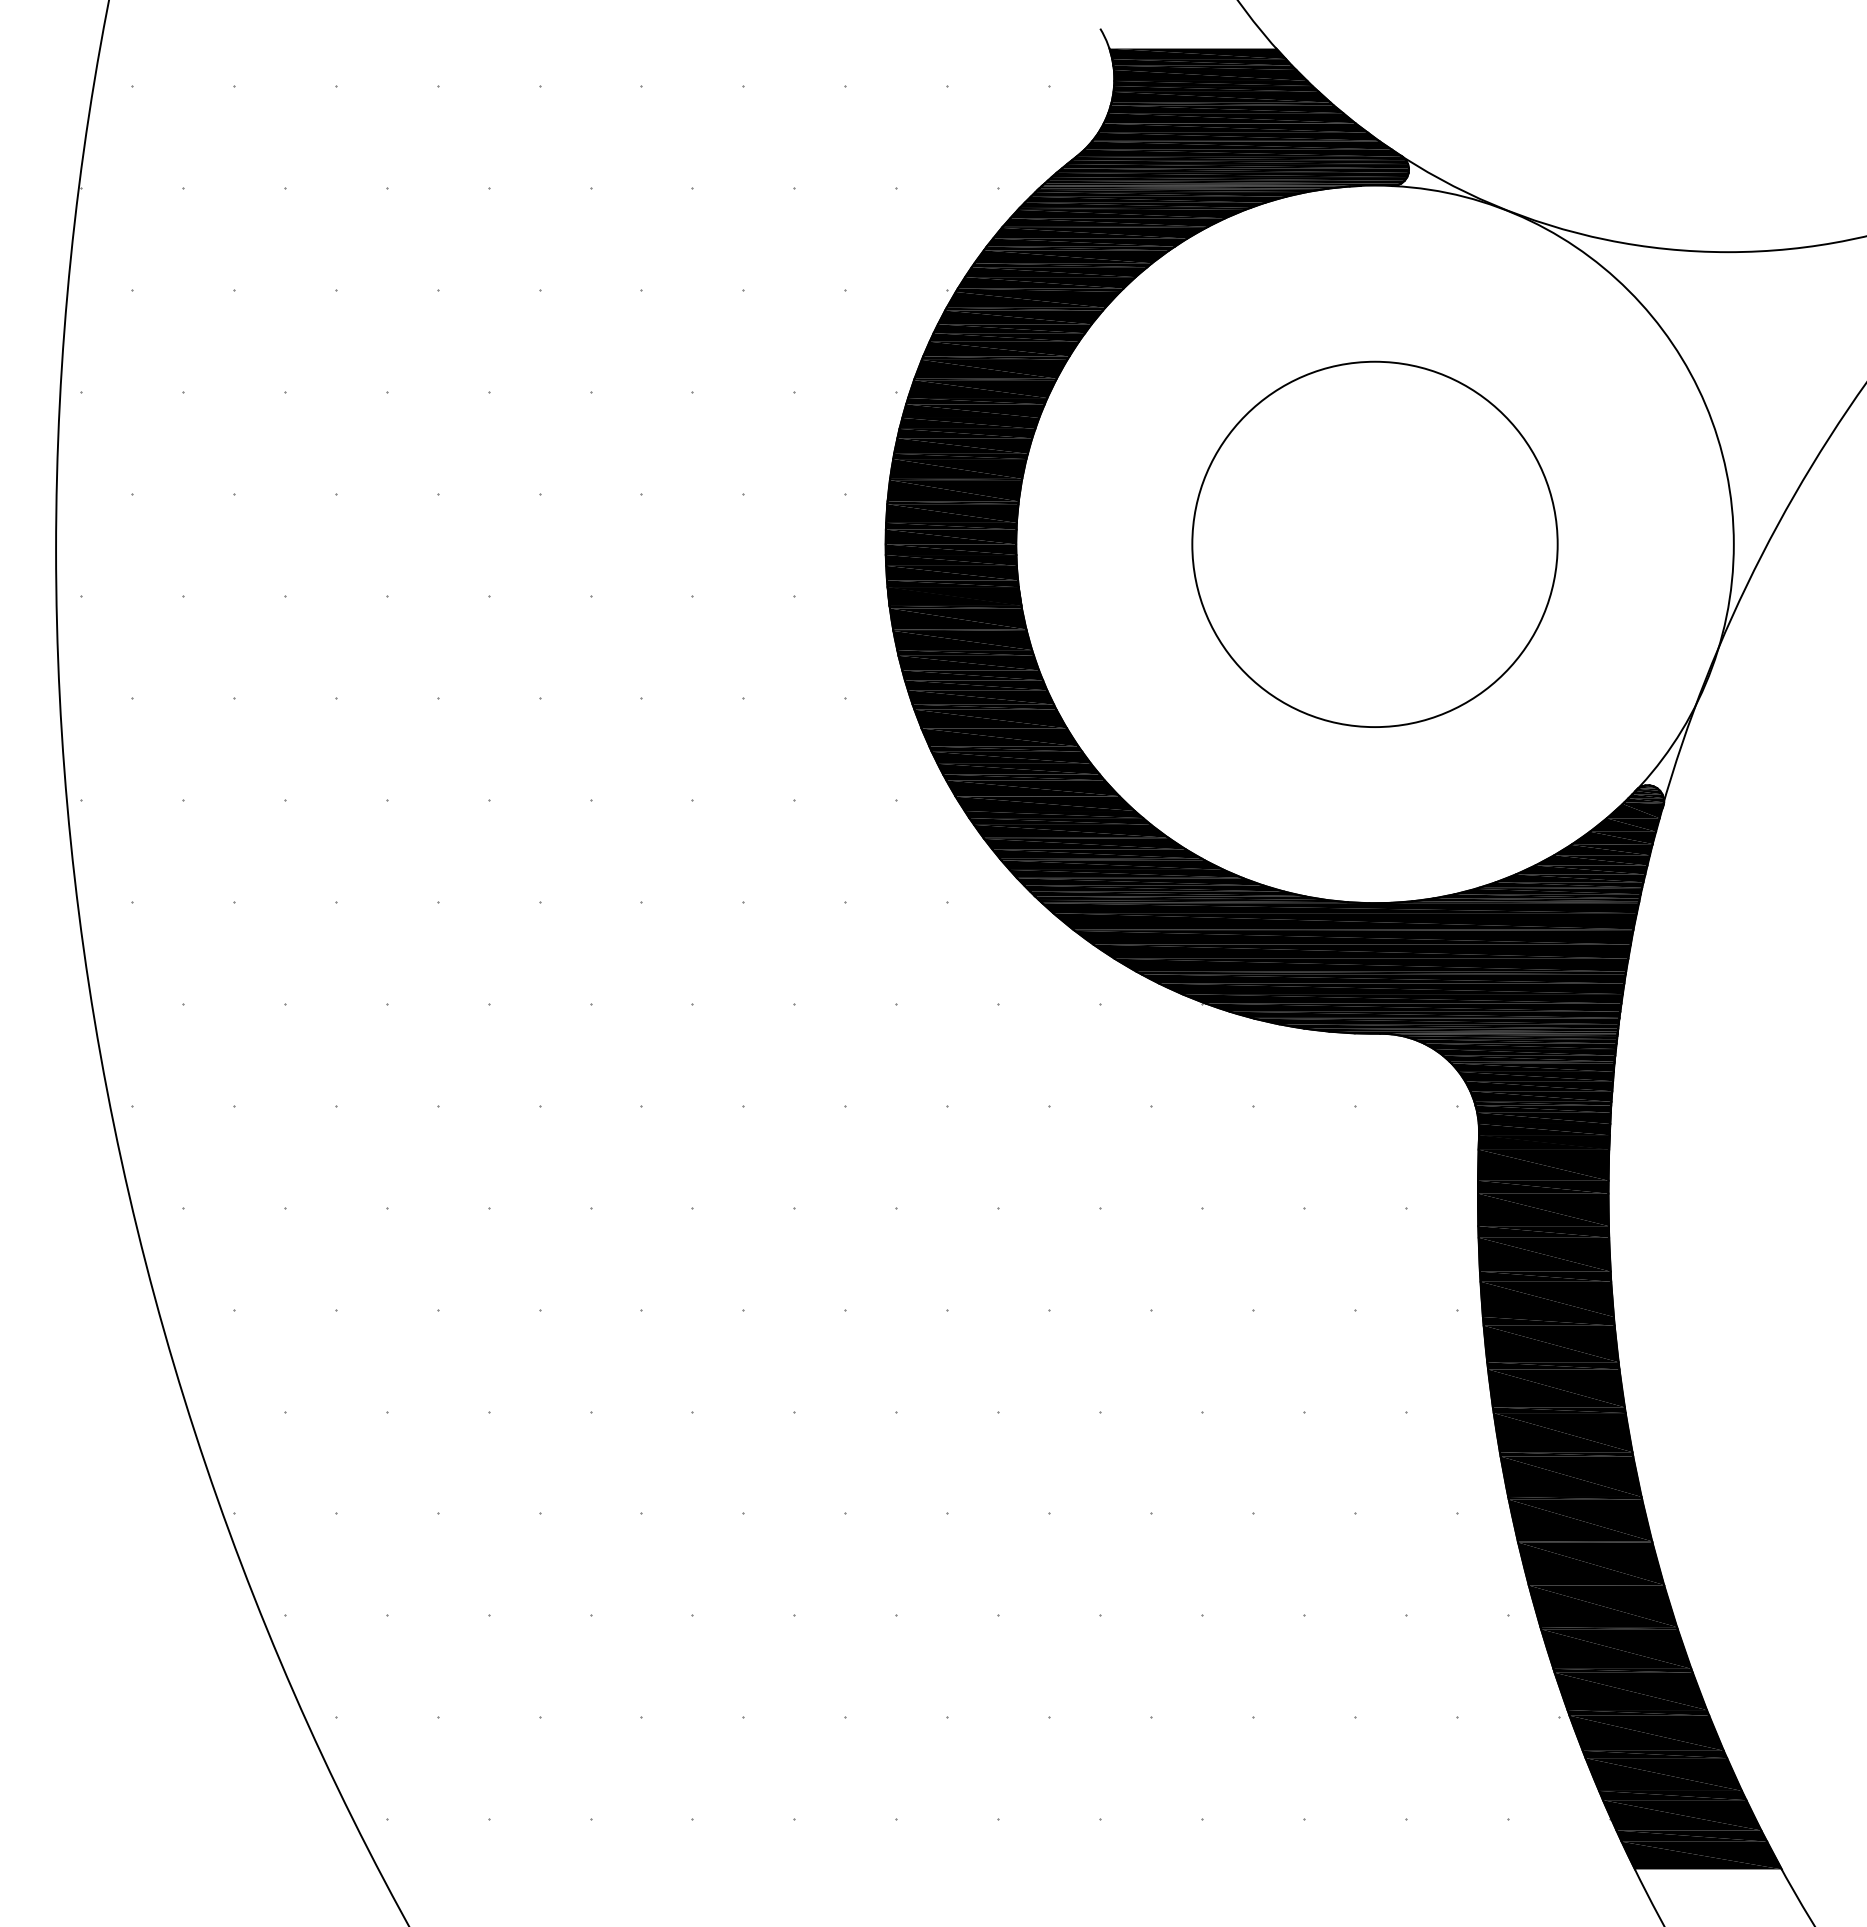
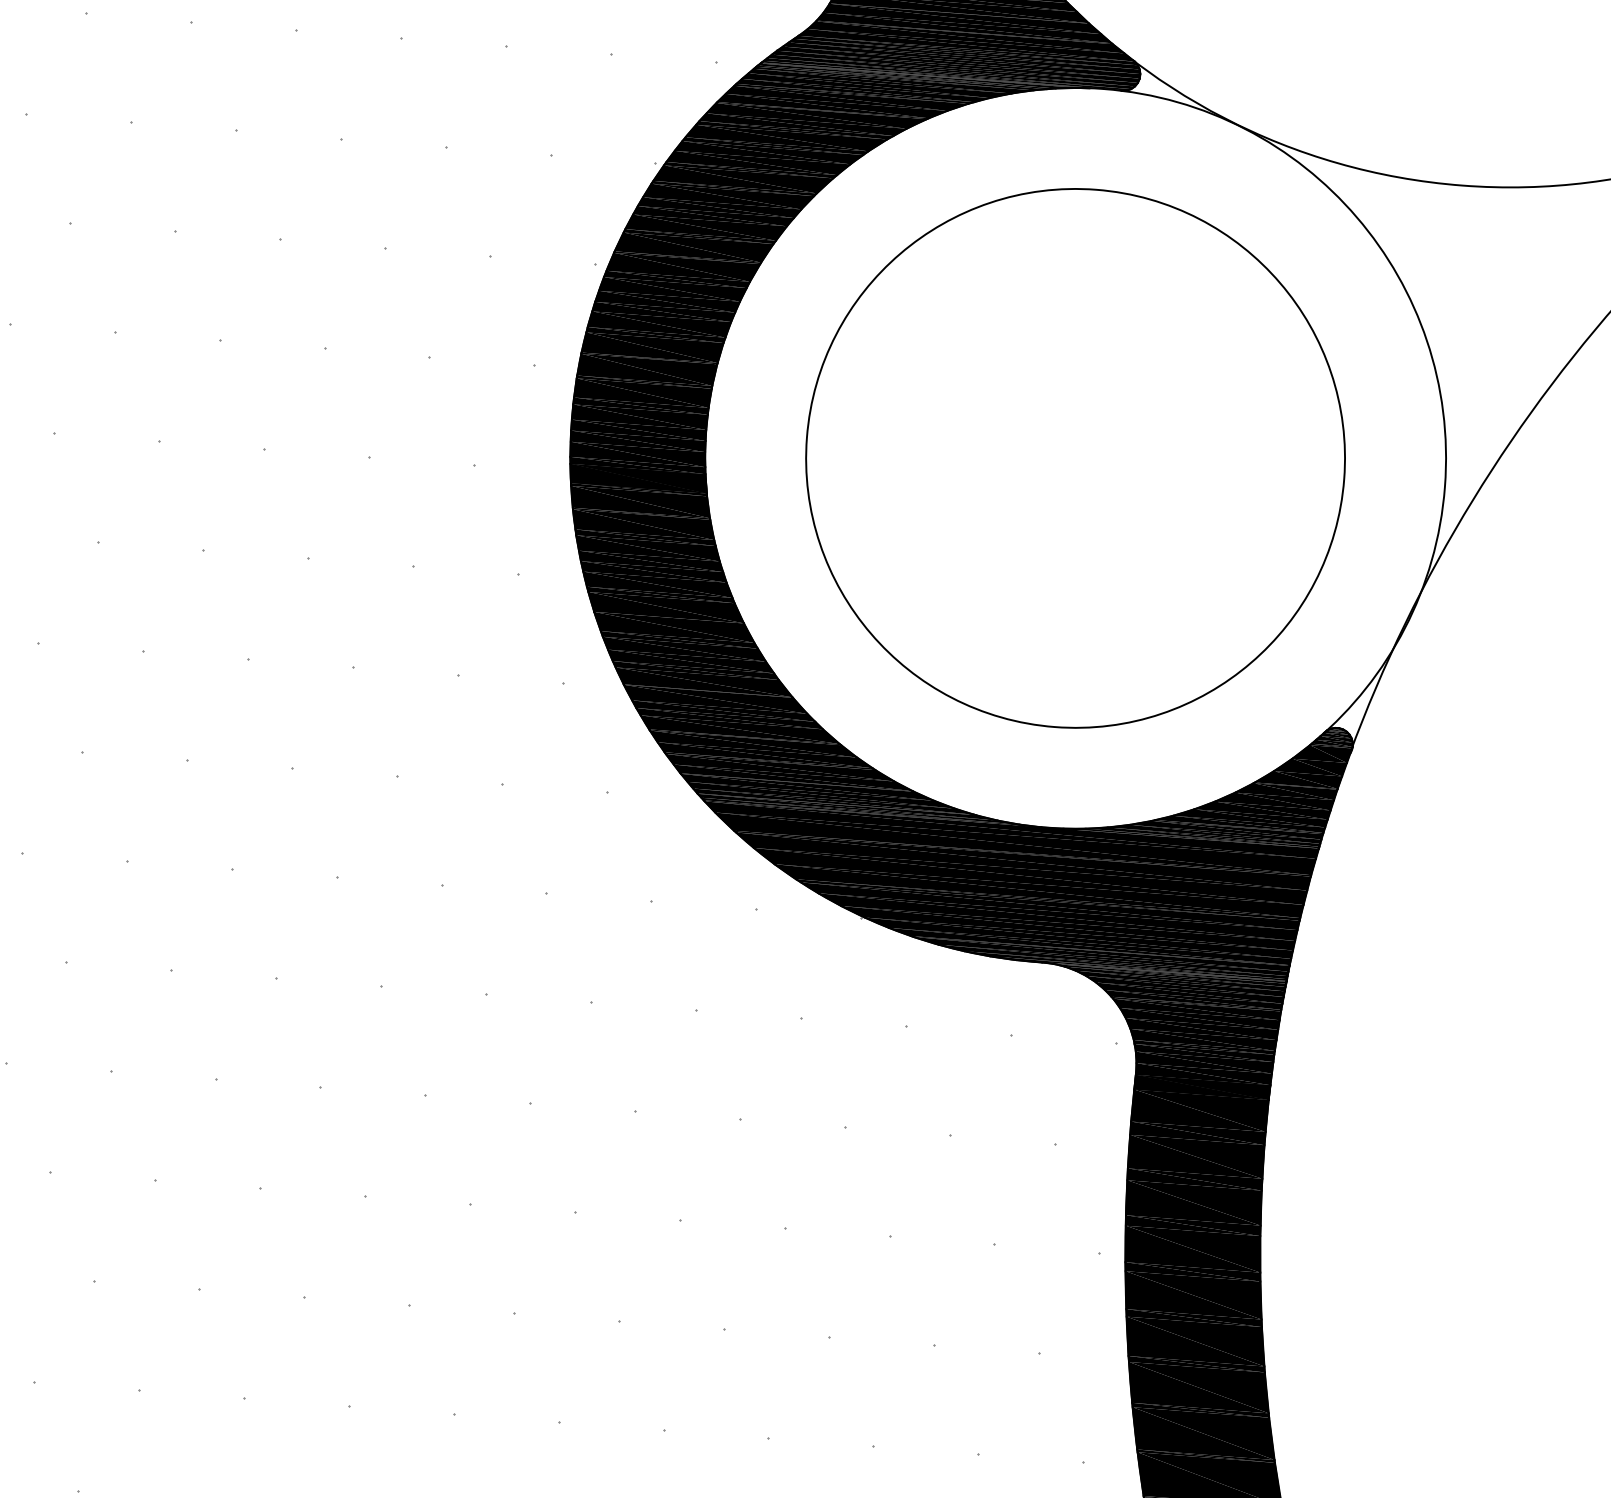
circle: (1374, 544) -> (1075, 458), size x1.43

